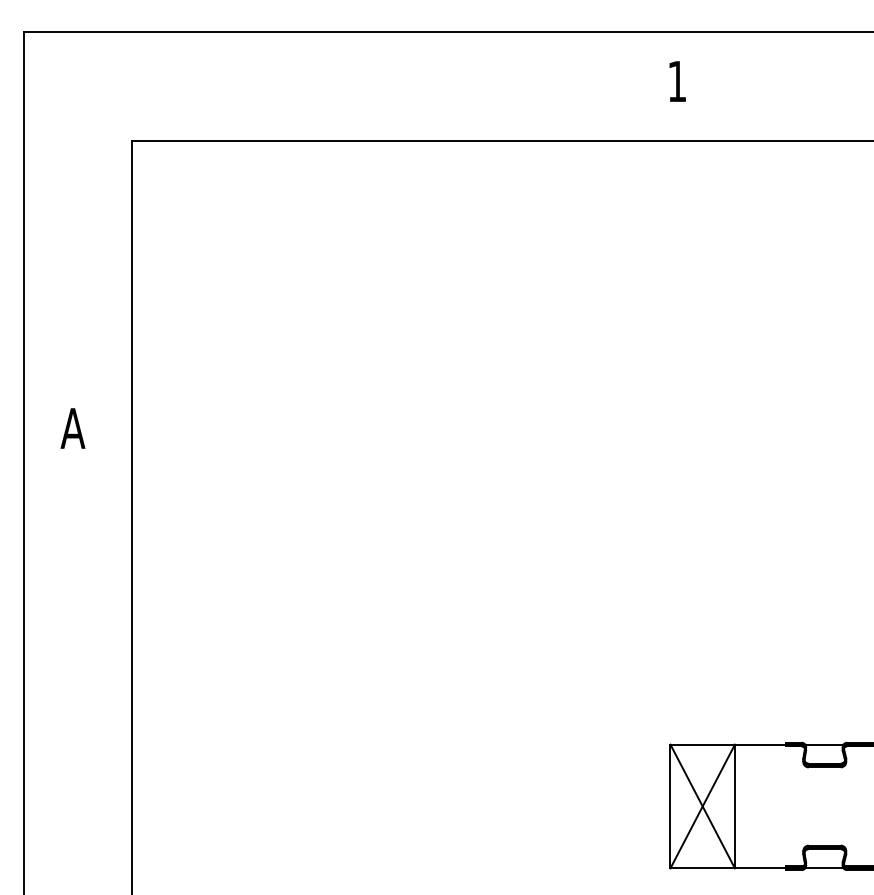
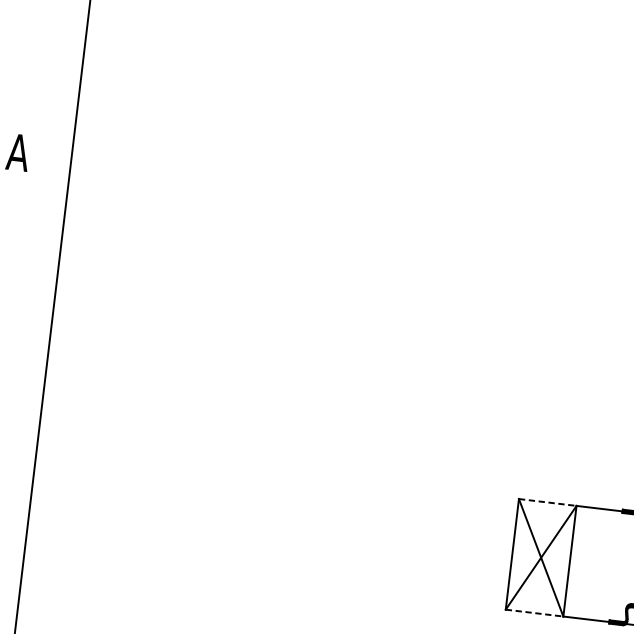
line: (703, 744) -> (548, 502), solid -> dashed
line: (703, 868) -> (535, 613), solid -> dashed

